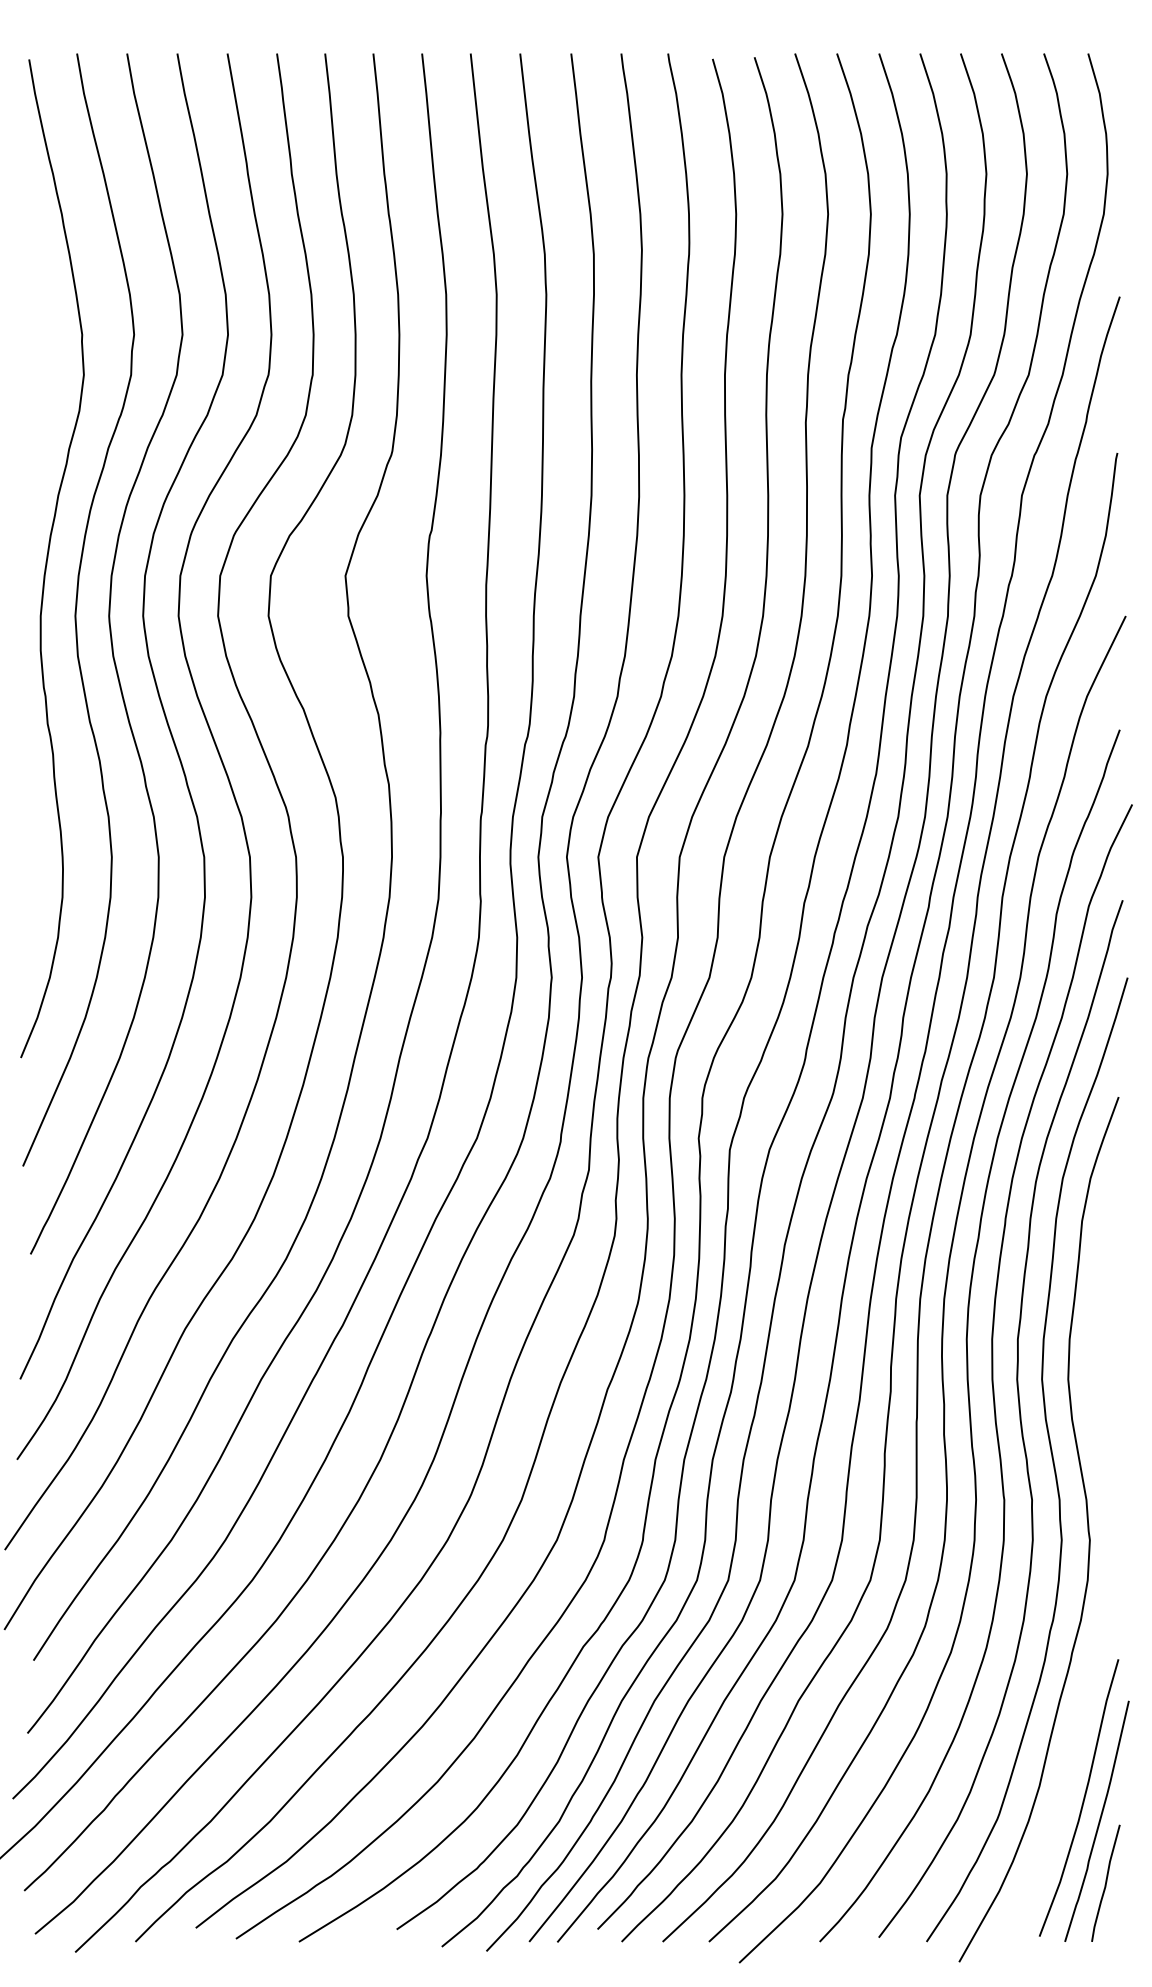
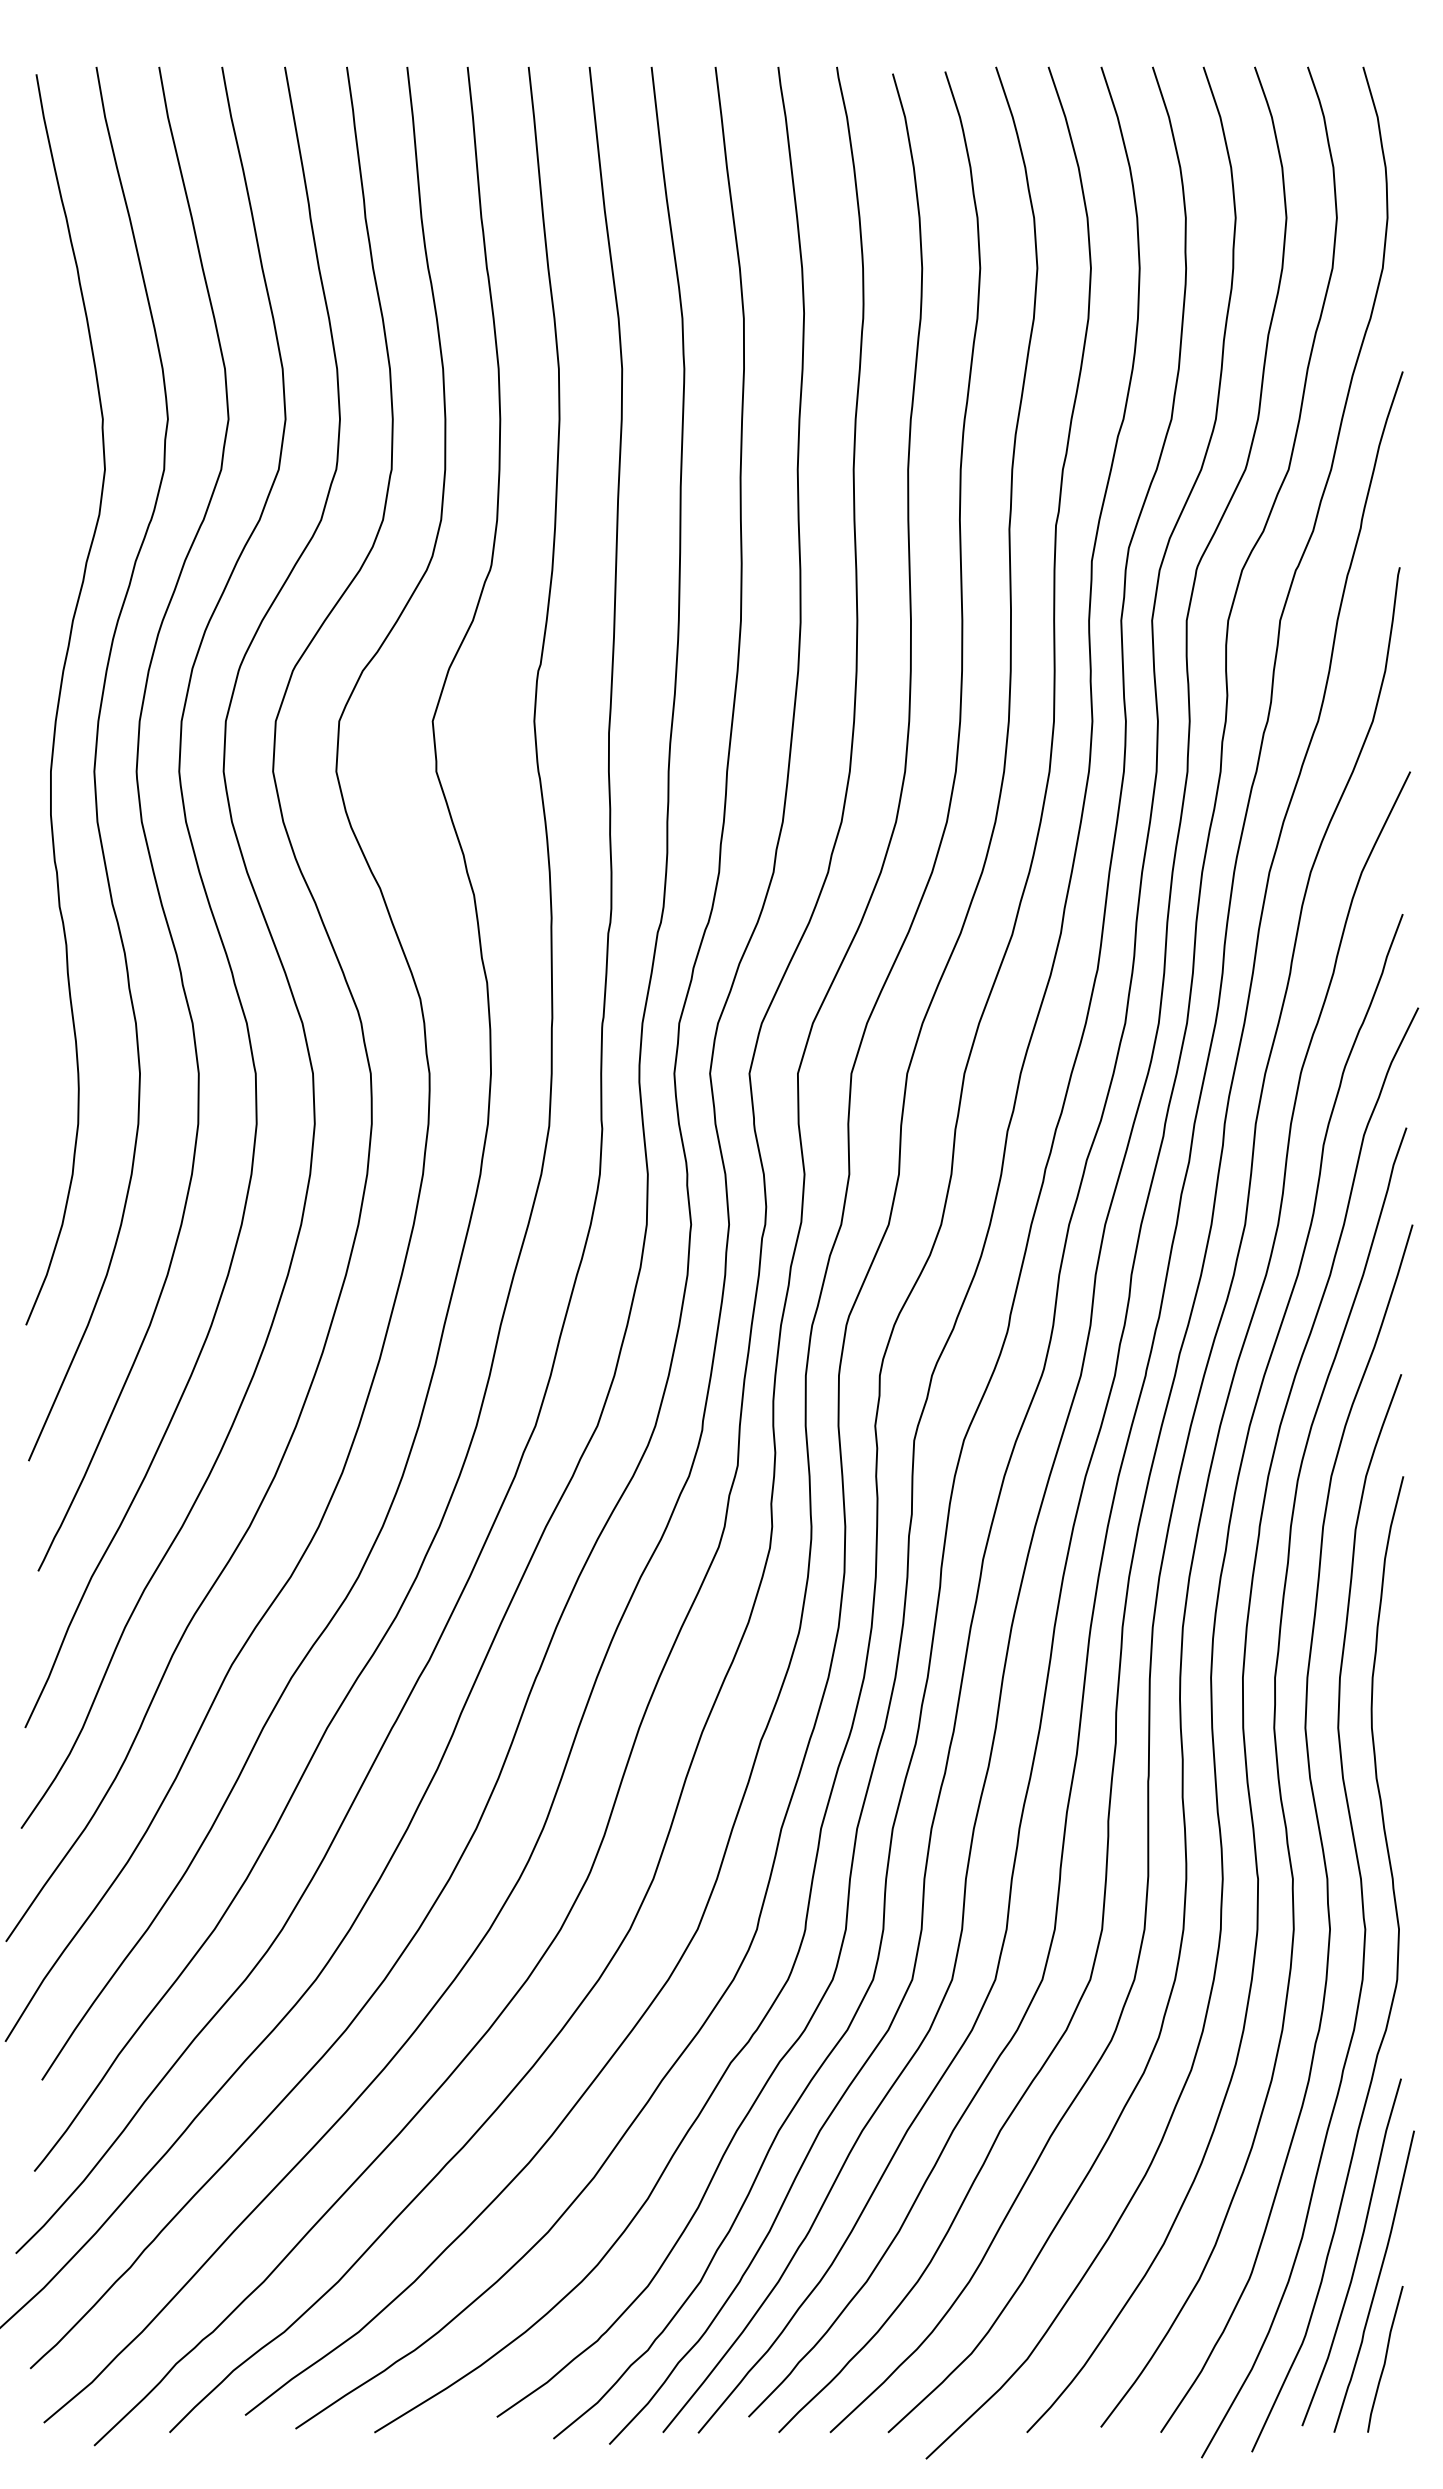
curve: (1114, 1568) -> (1396, 1964), added

